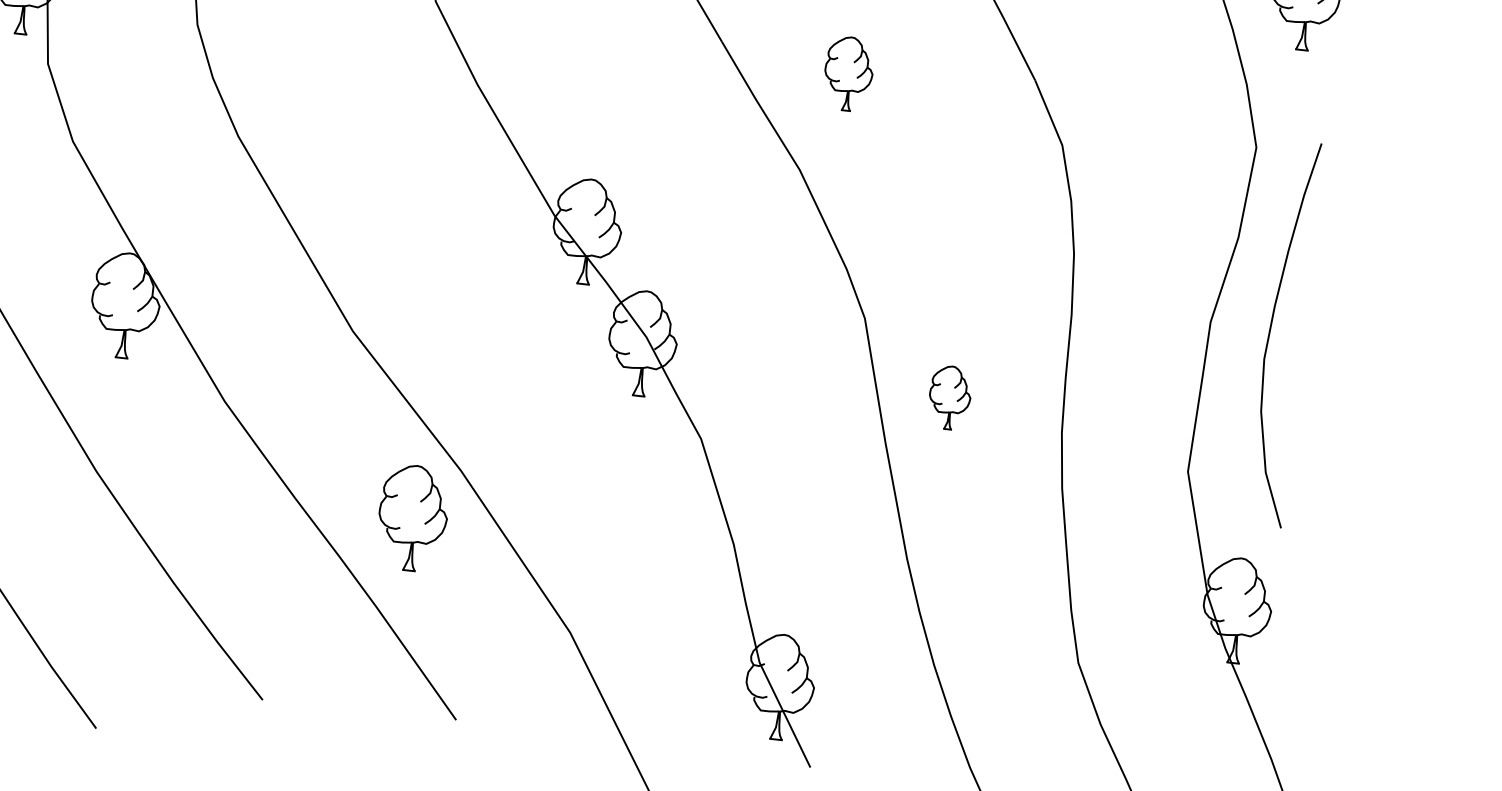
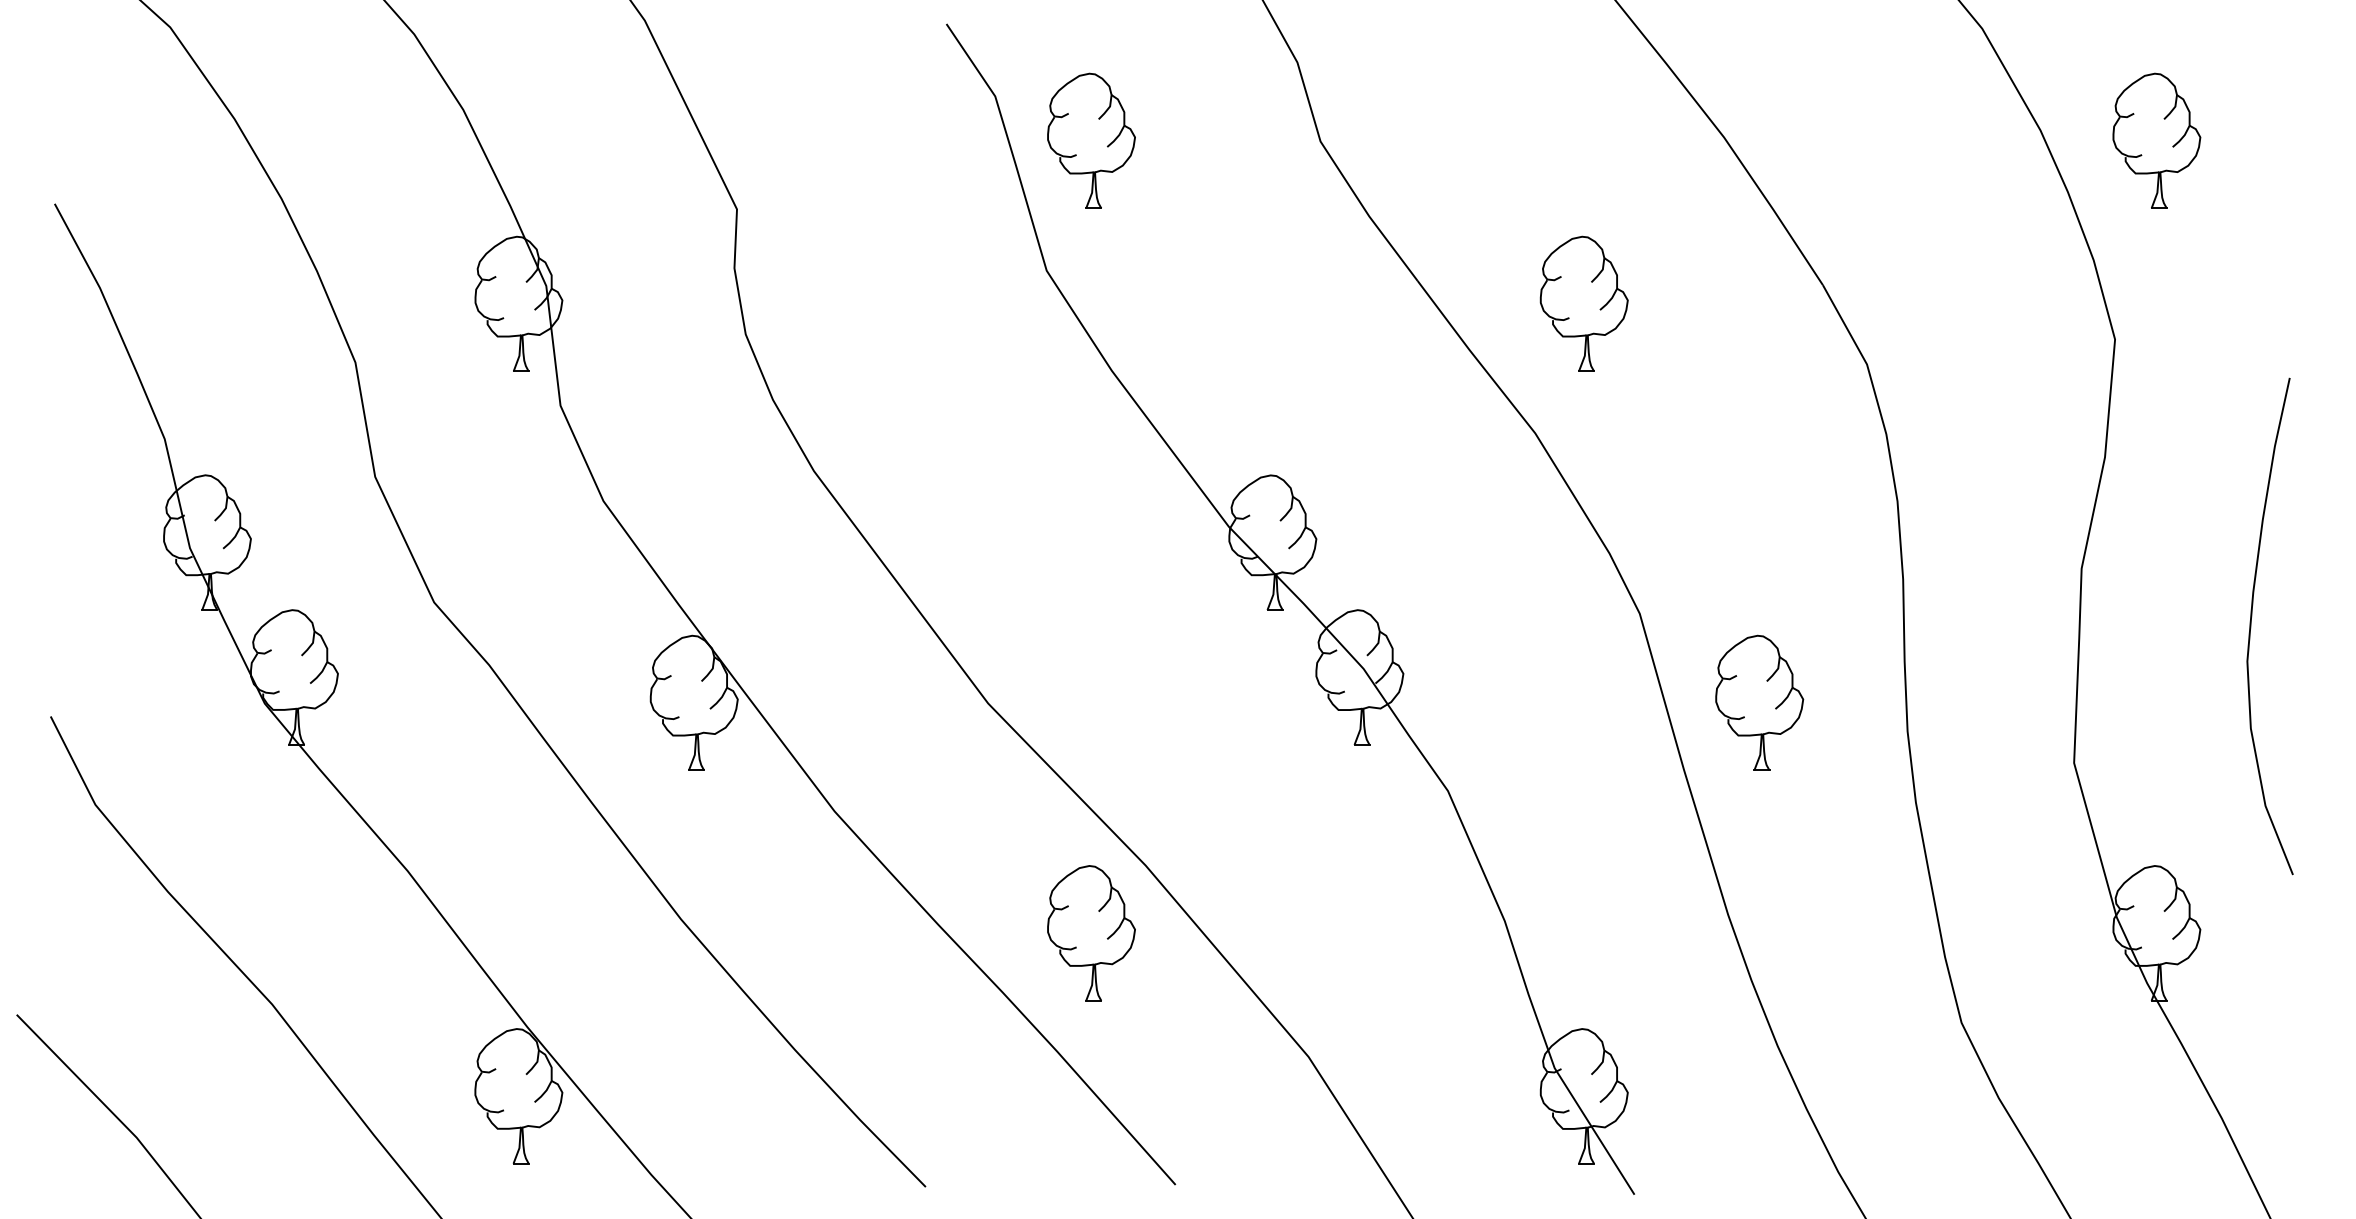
part: (848, 73) -> (1583, 303), size x1.43
curve: (1270, 332) -> (2251, 626), moved
part: (949, 397) -> (1759, 702), size x1.67

